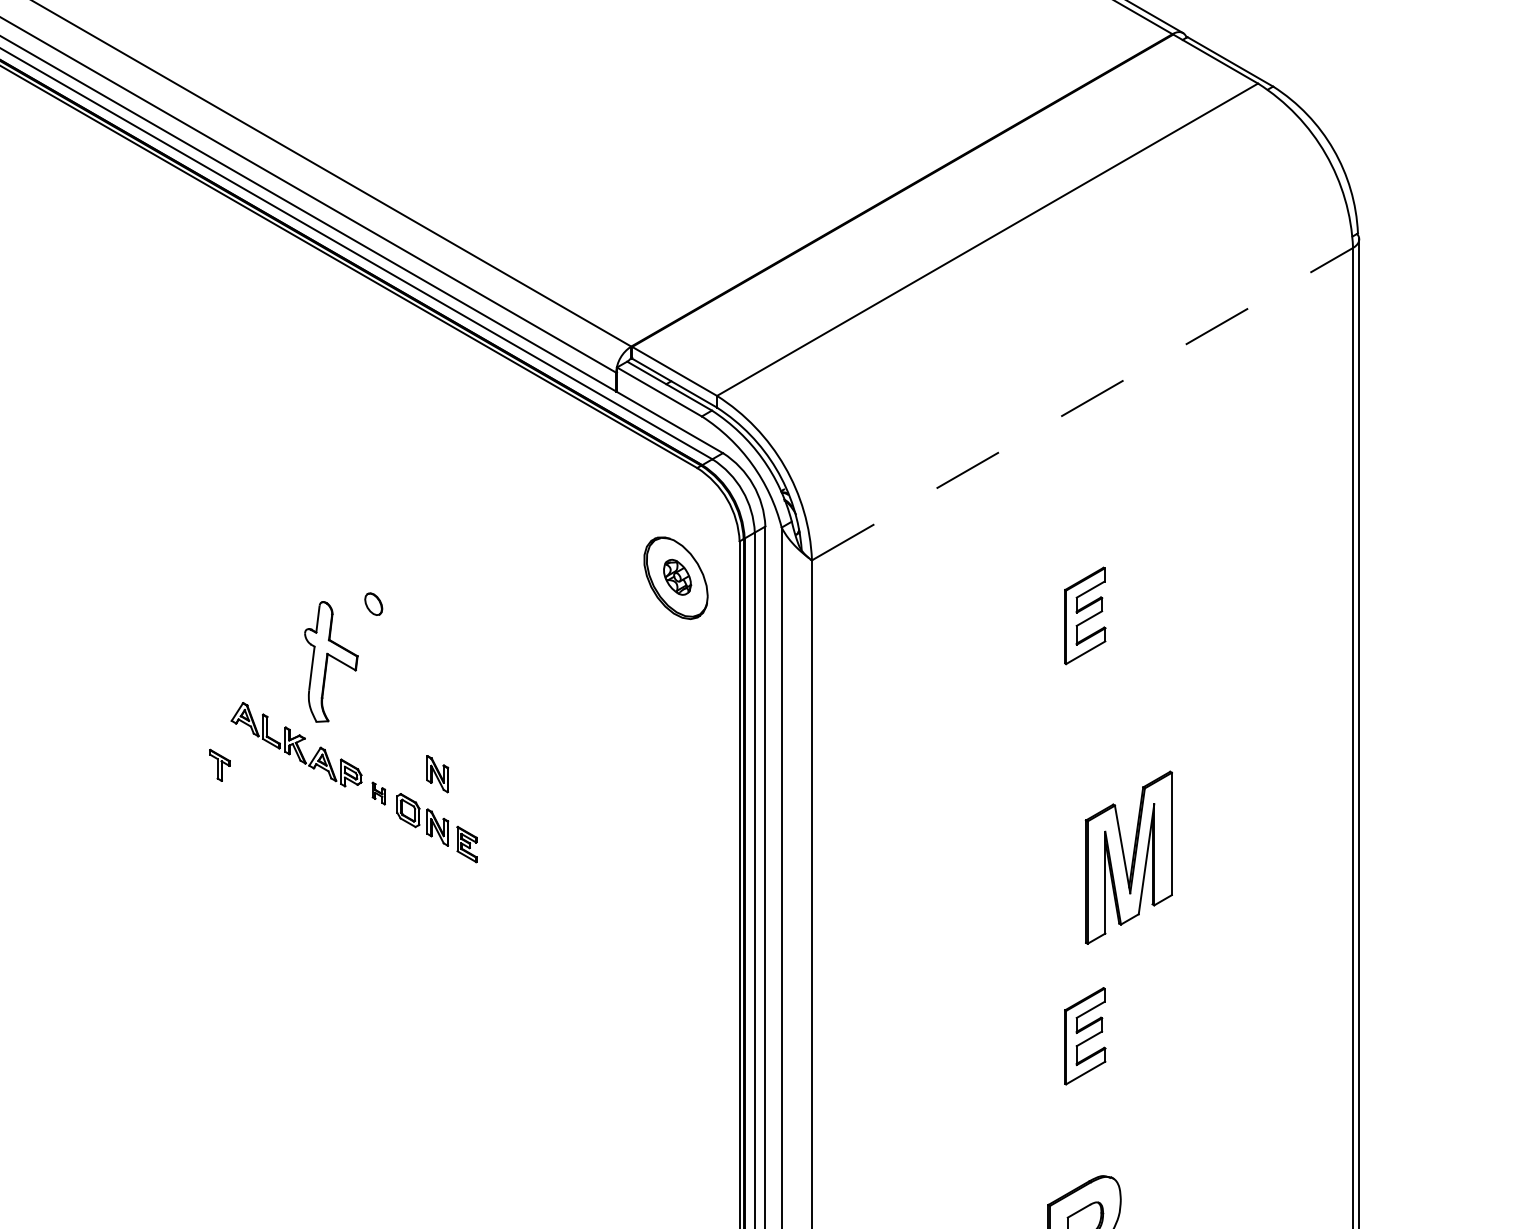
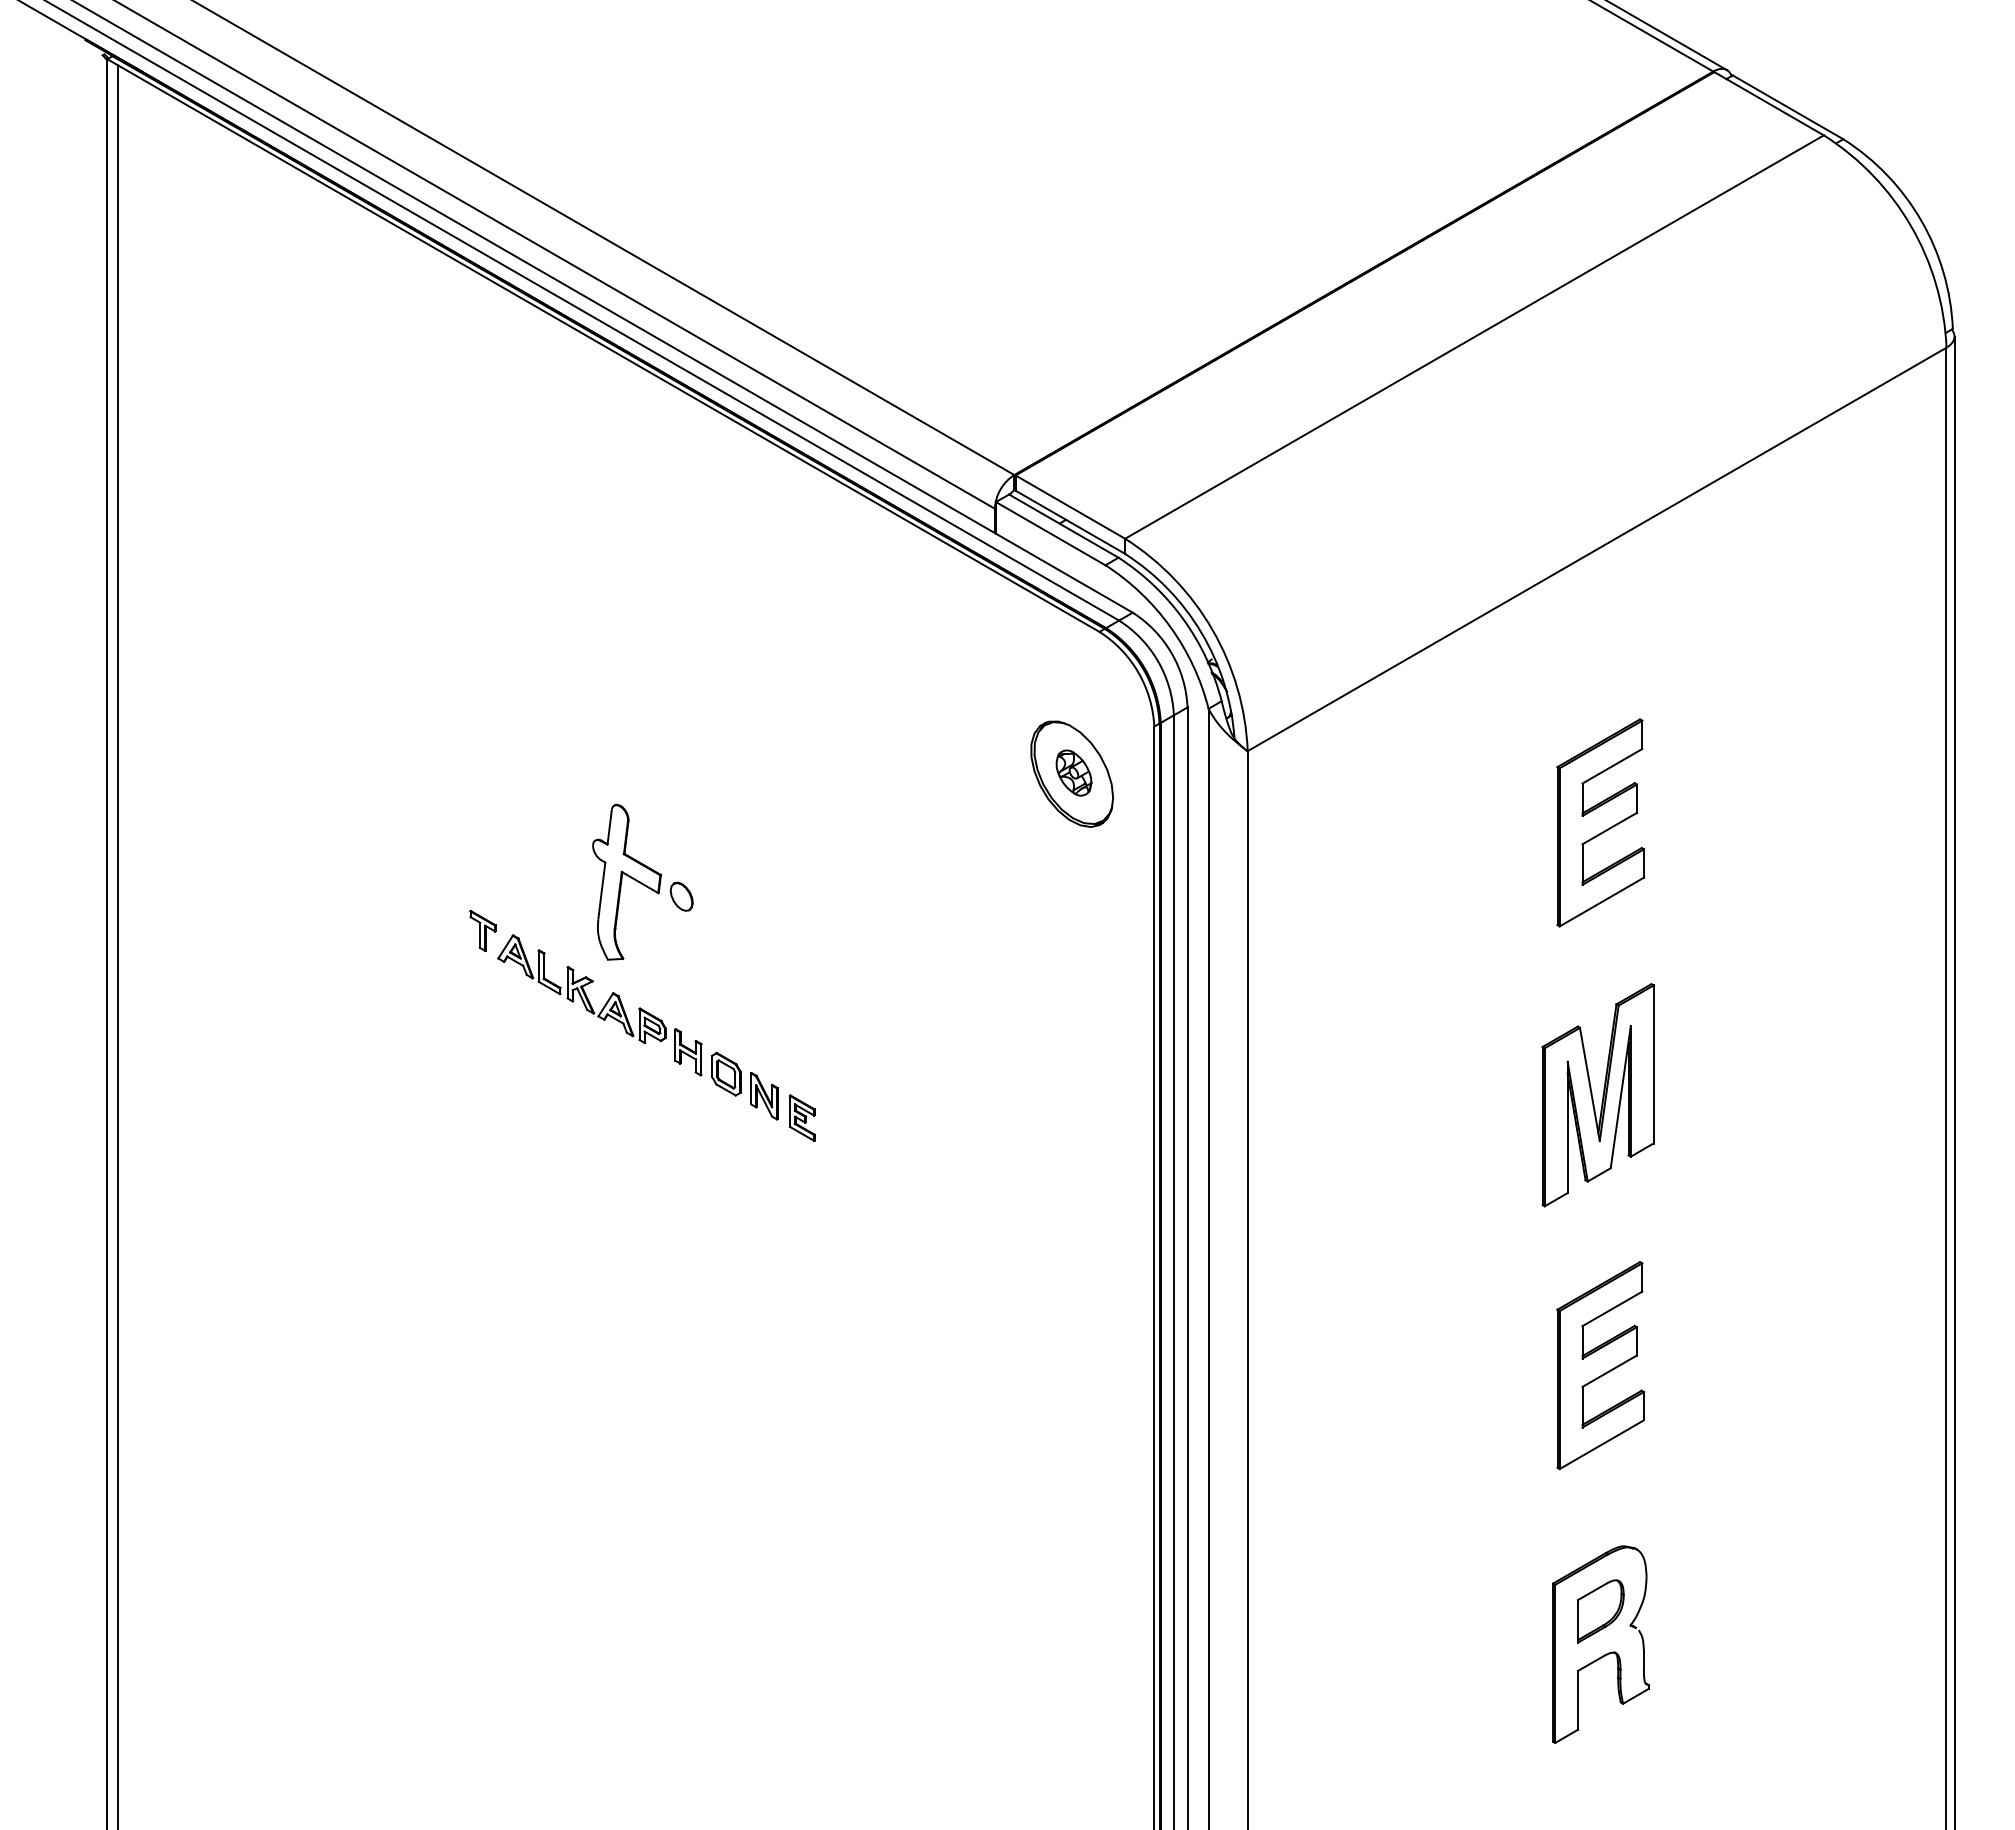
line: (1082, 404) -> (1597, 549), dashed -> solid
part: (373, 604) -> (681, 896), moved
part: (1085, 615) -> (1600, 822), size x1.67
part: (219, 765) -> (482, 930), moved
part: (437, 774) -> (764, 1027), removed
part: (378, 793) -> (688, 1052), size x1.67
part: (1128, 857) -> (1597, 1095), moved
part: (1085, 1036) -> (1600, 1365), size x1.67

